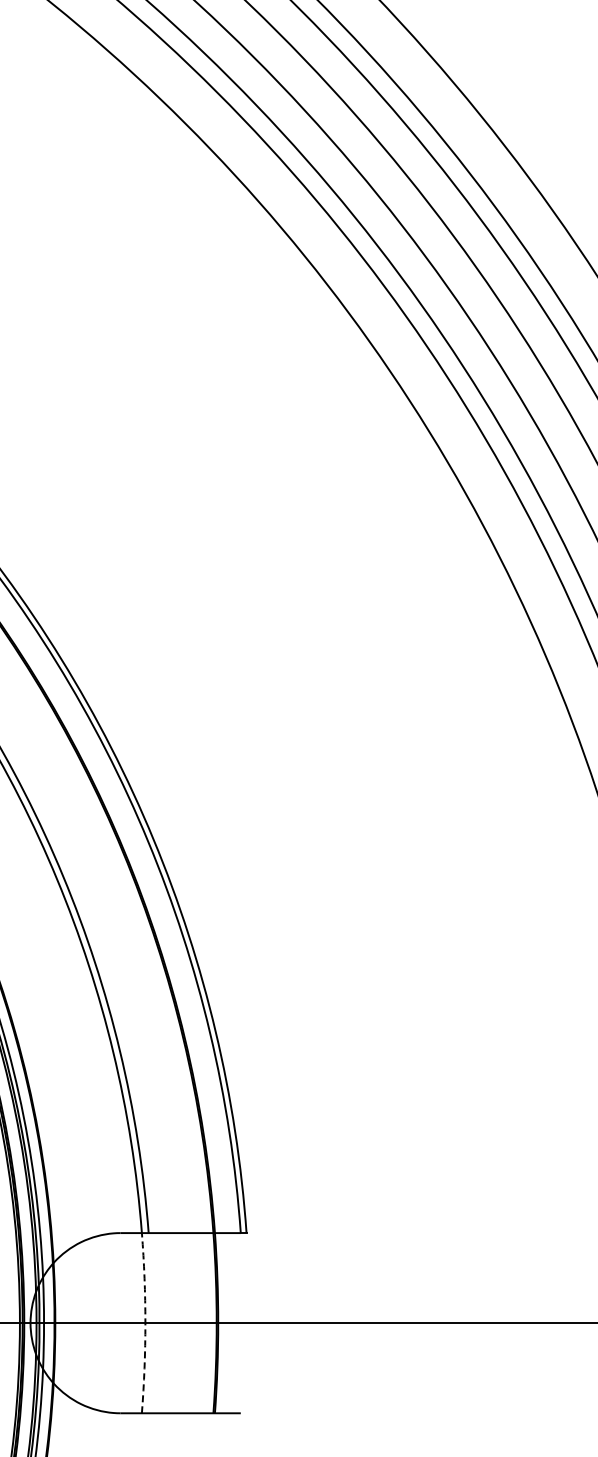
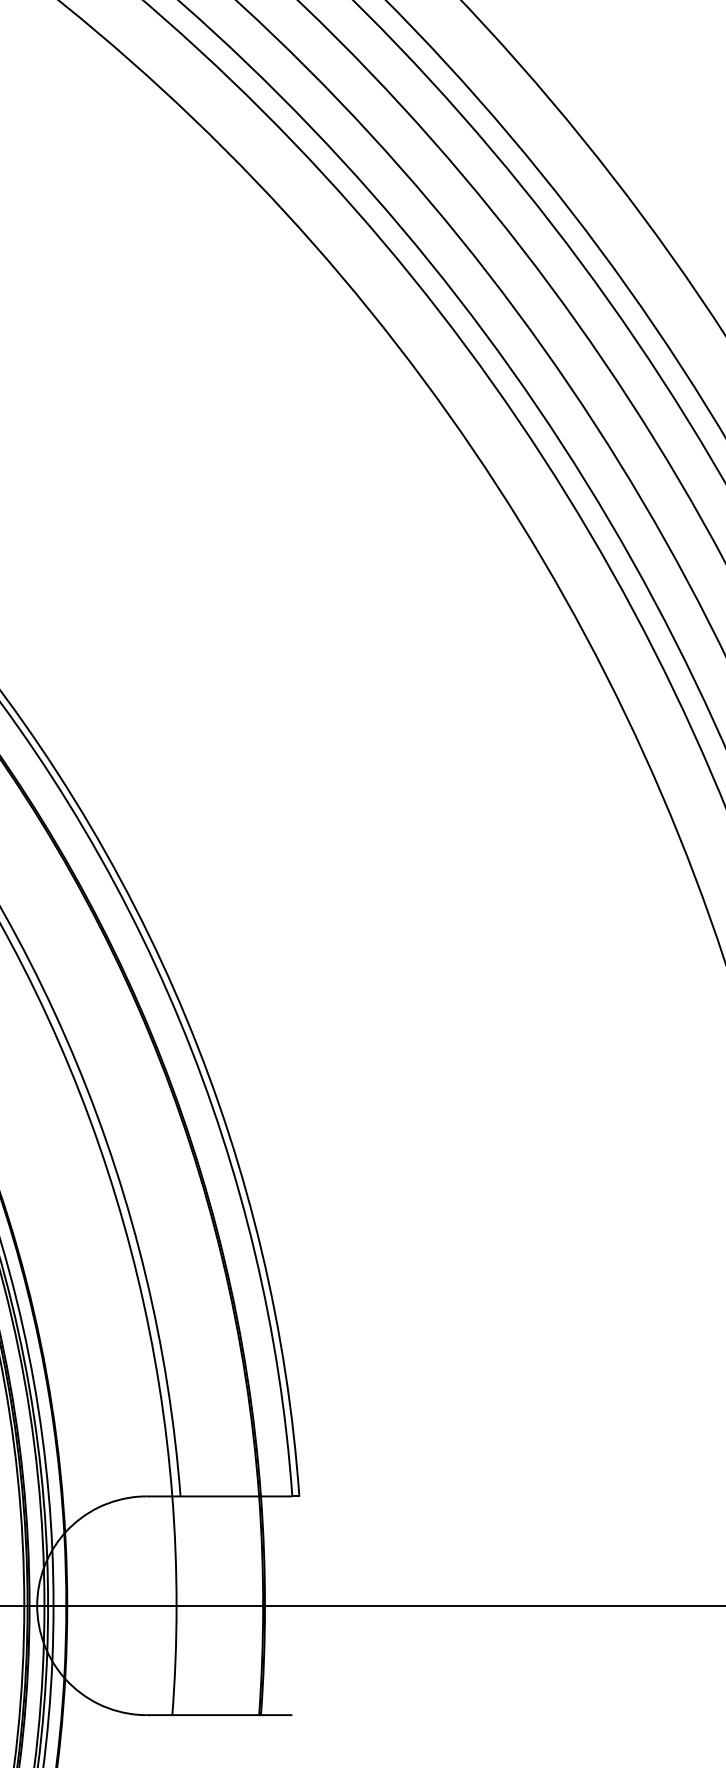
arc: (145, 1323) -> (176, 1606), dashed -> solid

